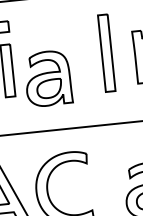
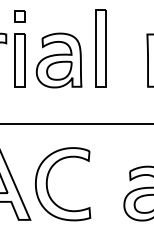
part: (106, 53) -> (100, 48), moved
part: (47, 78) -> (58, 60), moved

